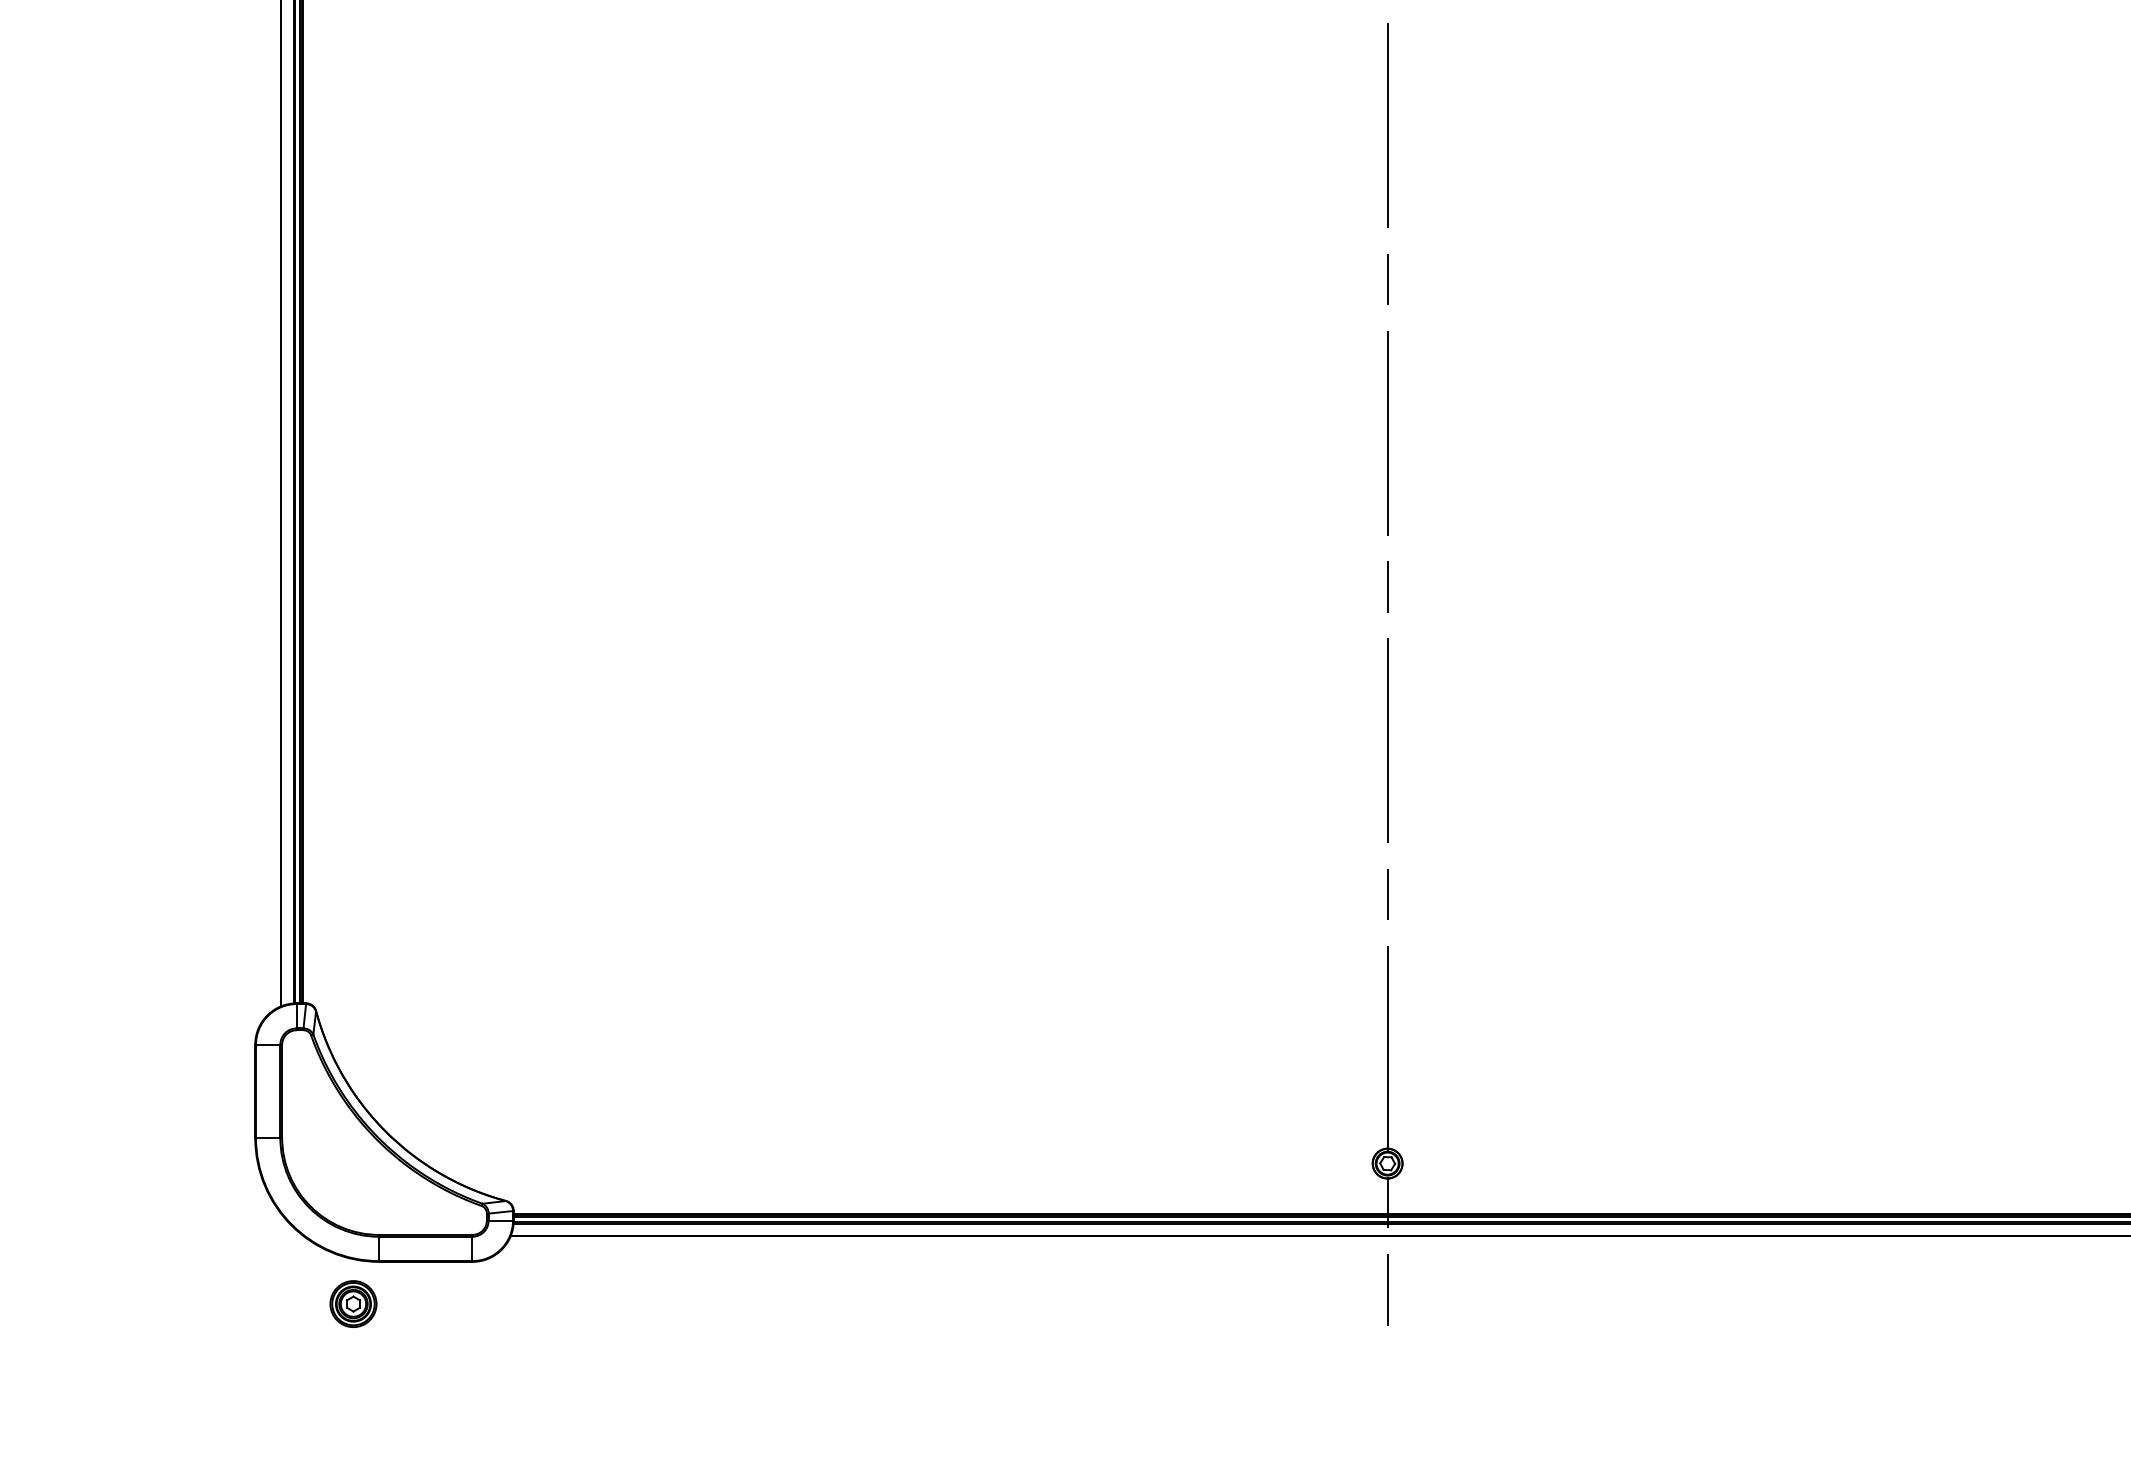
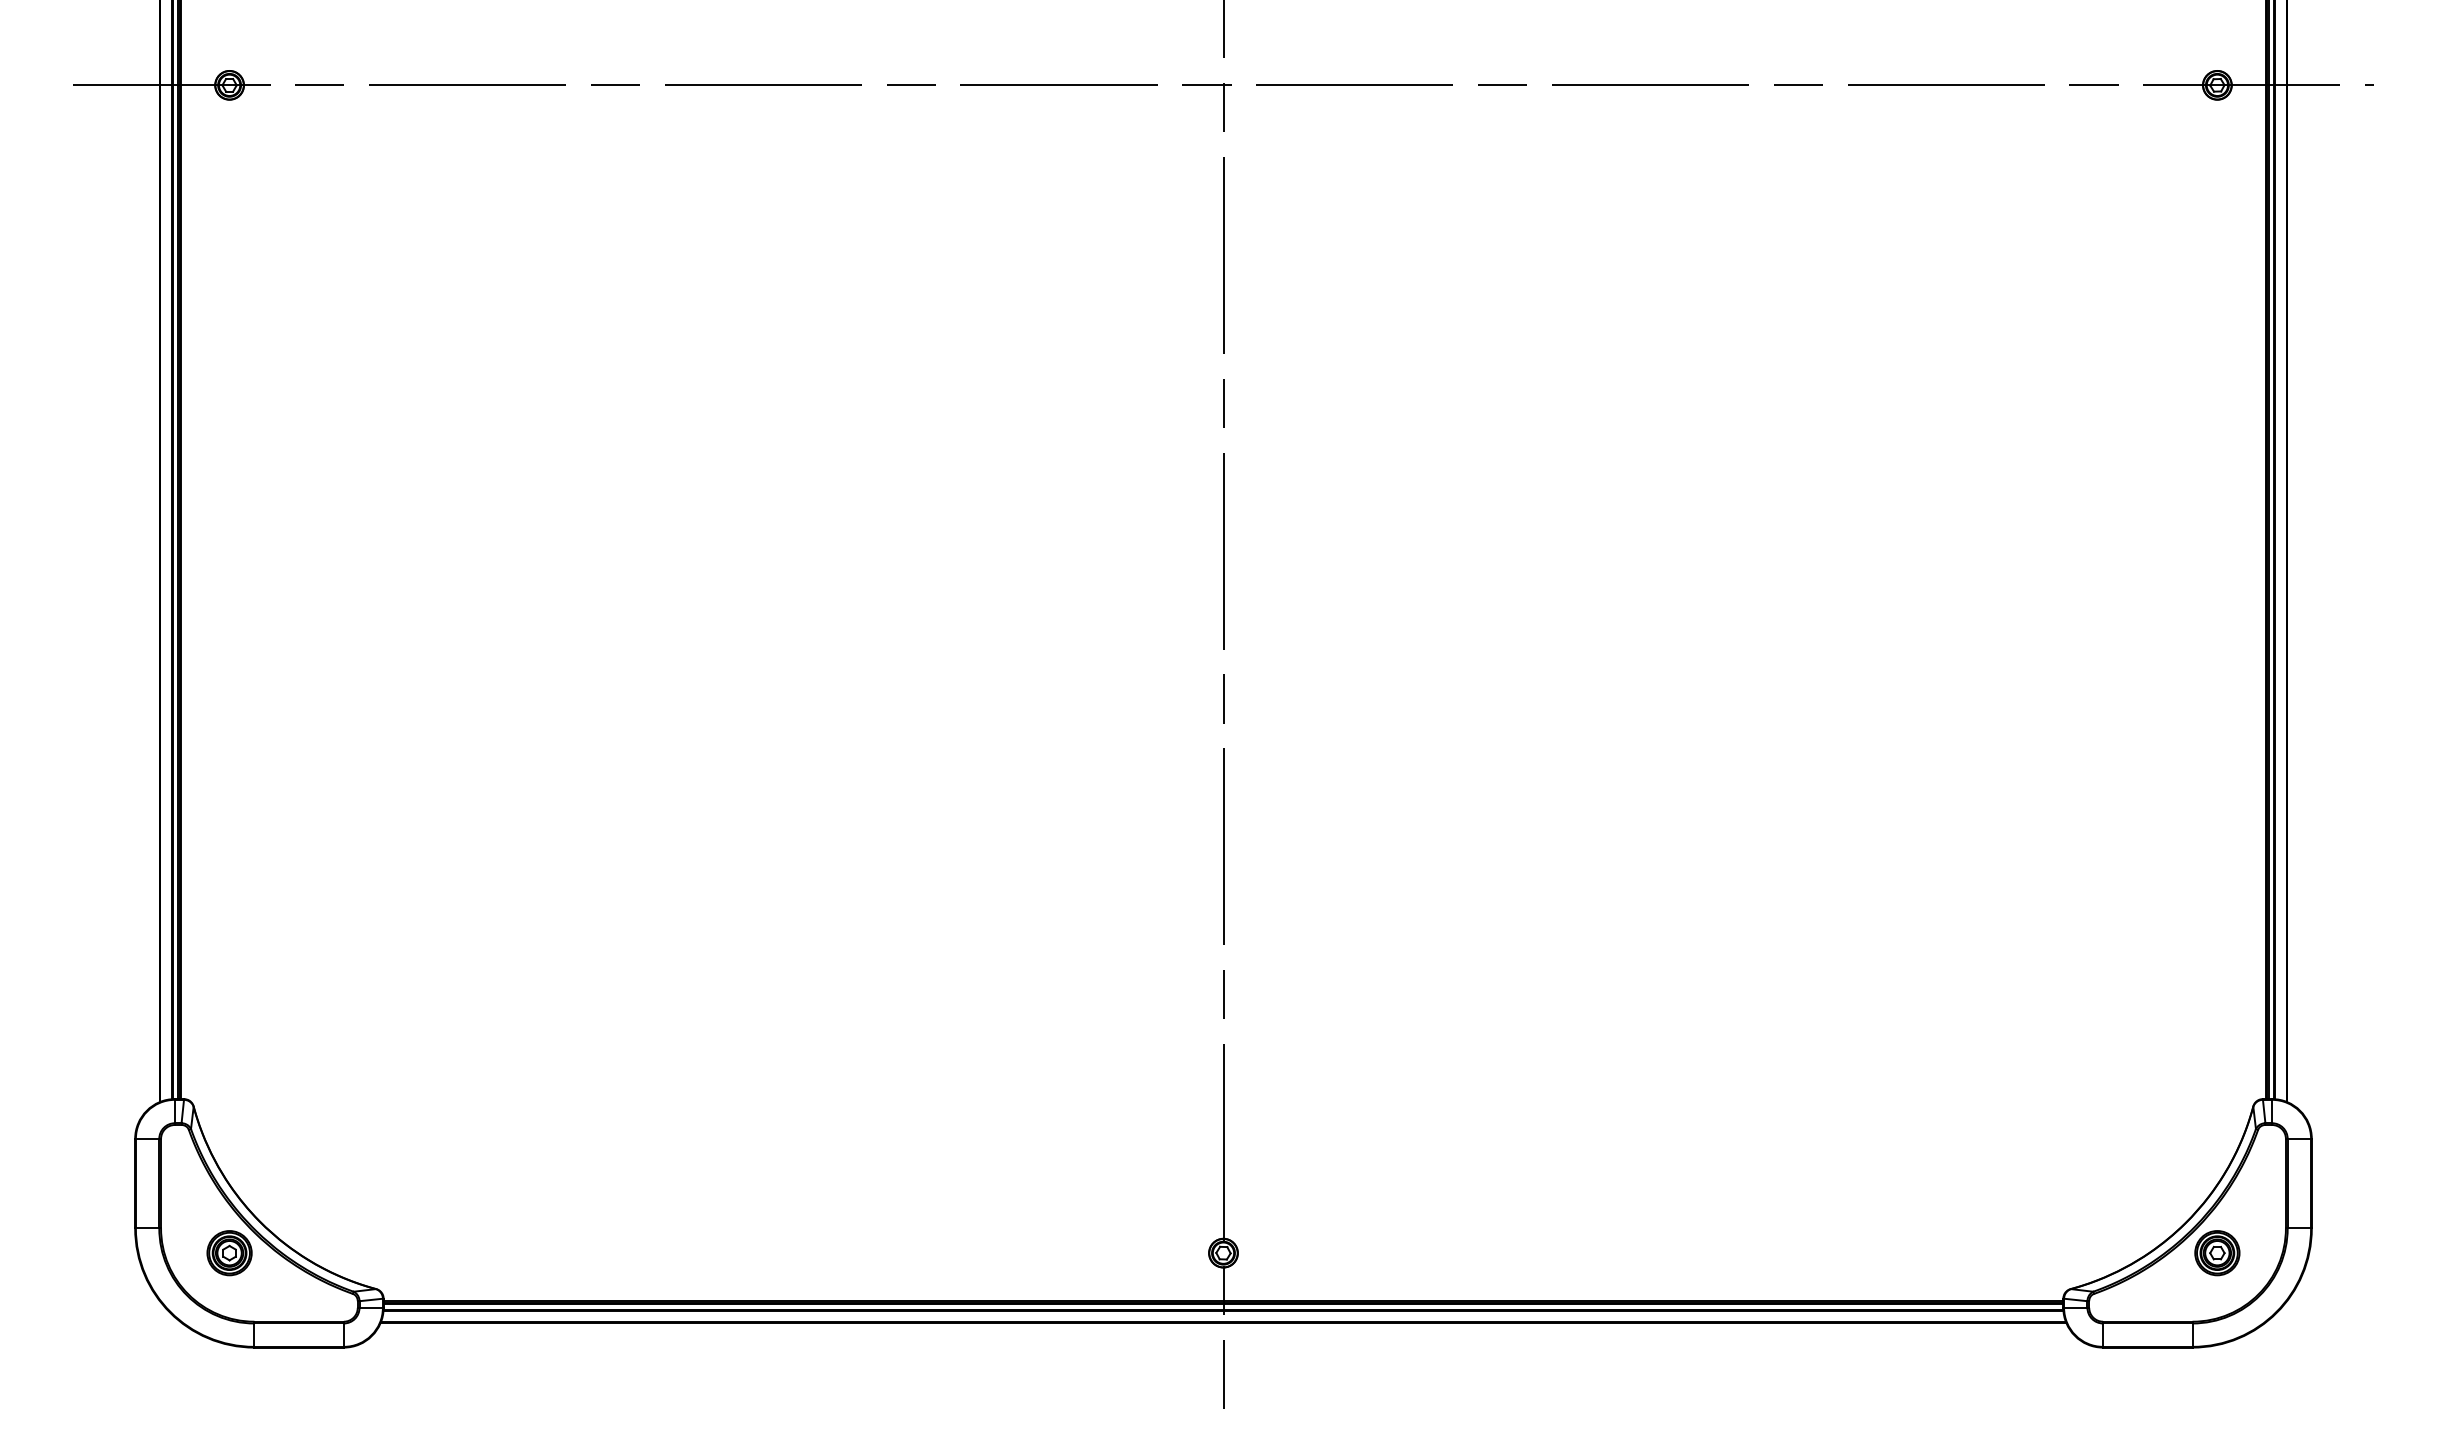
part: (353, 1304) -> (229, 1253), moved

